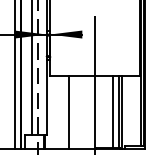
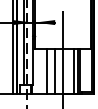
line: (81, 111) -> (54, 70), added

